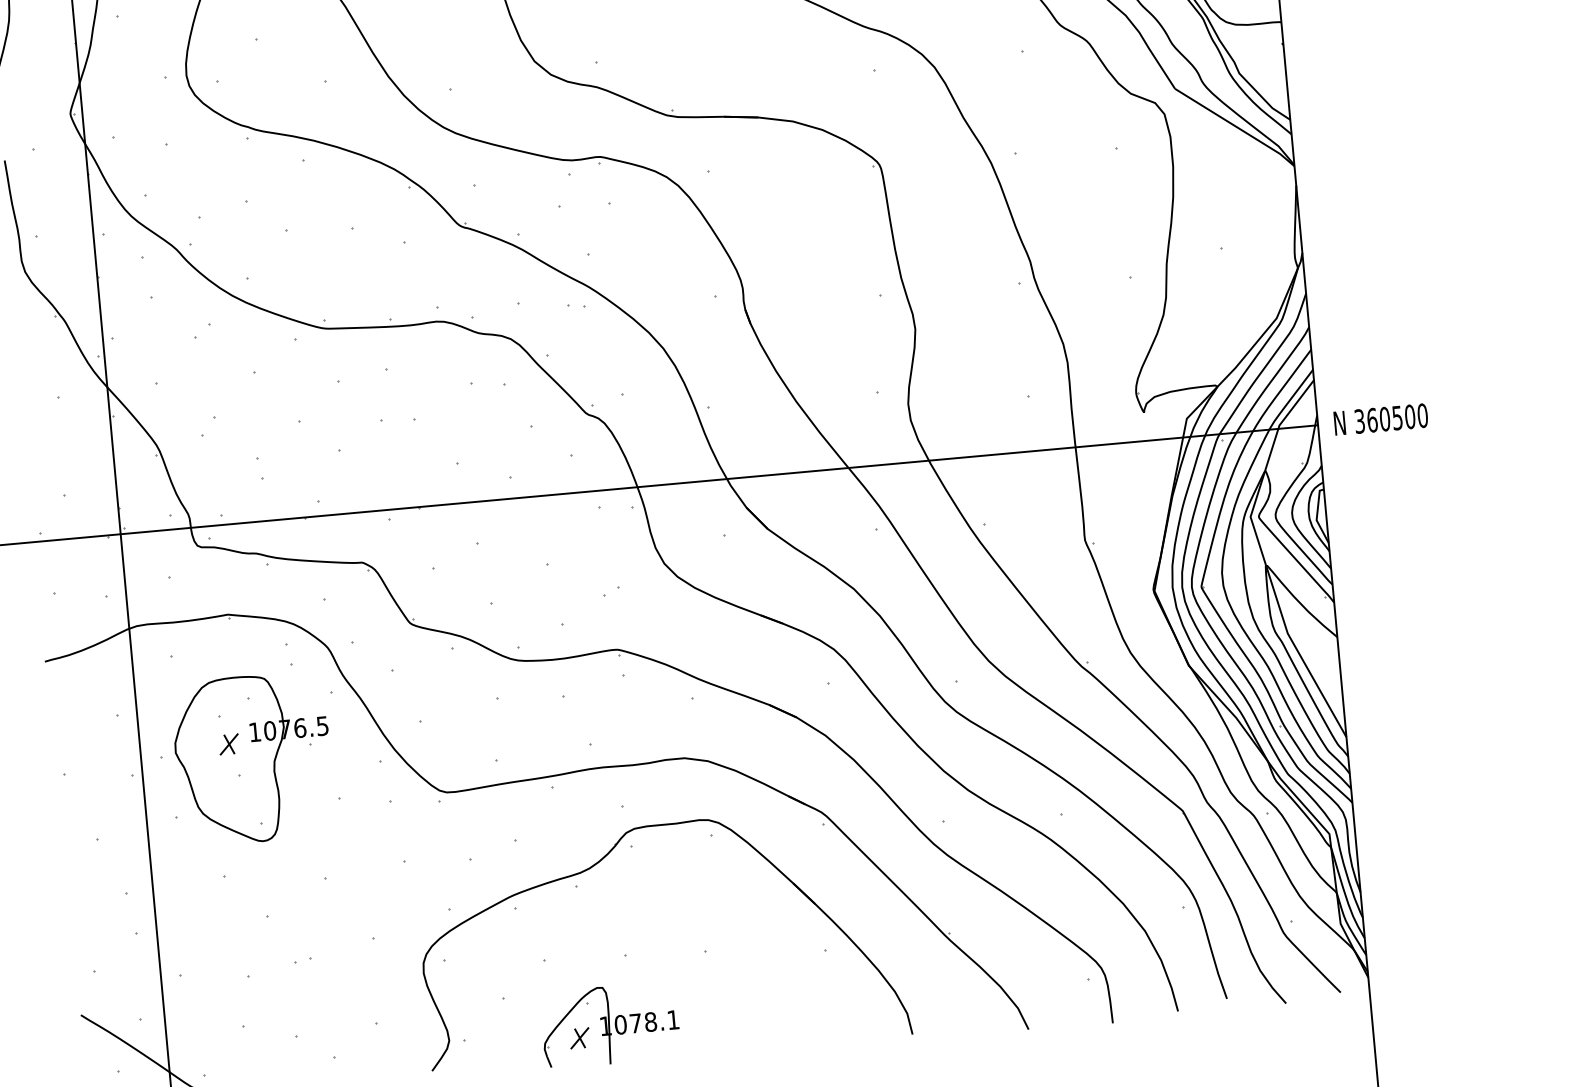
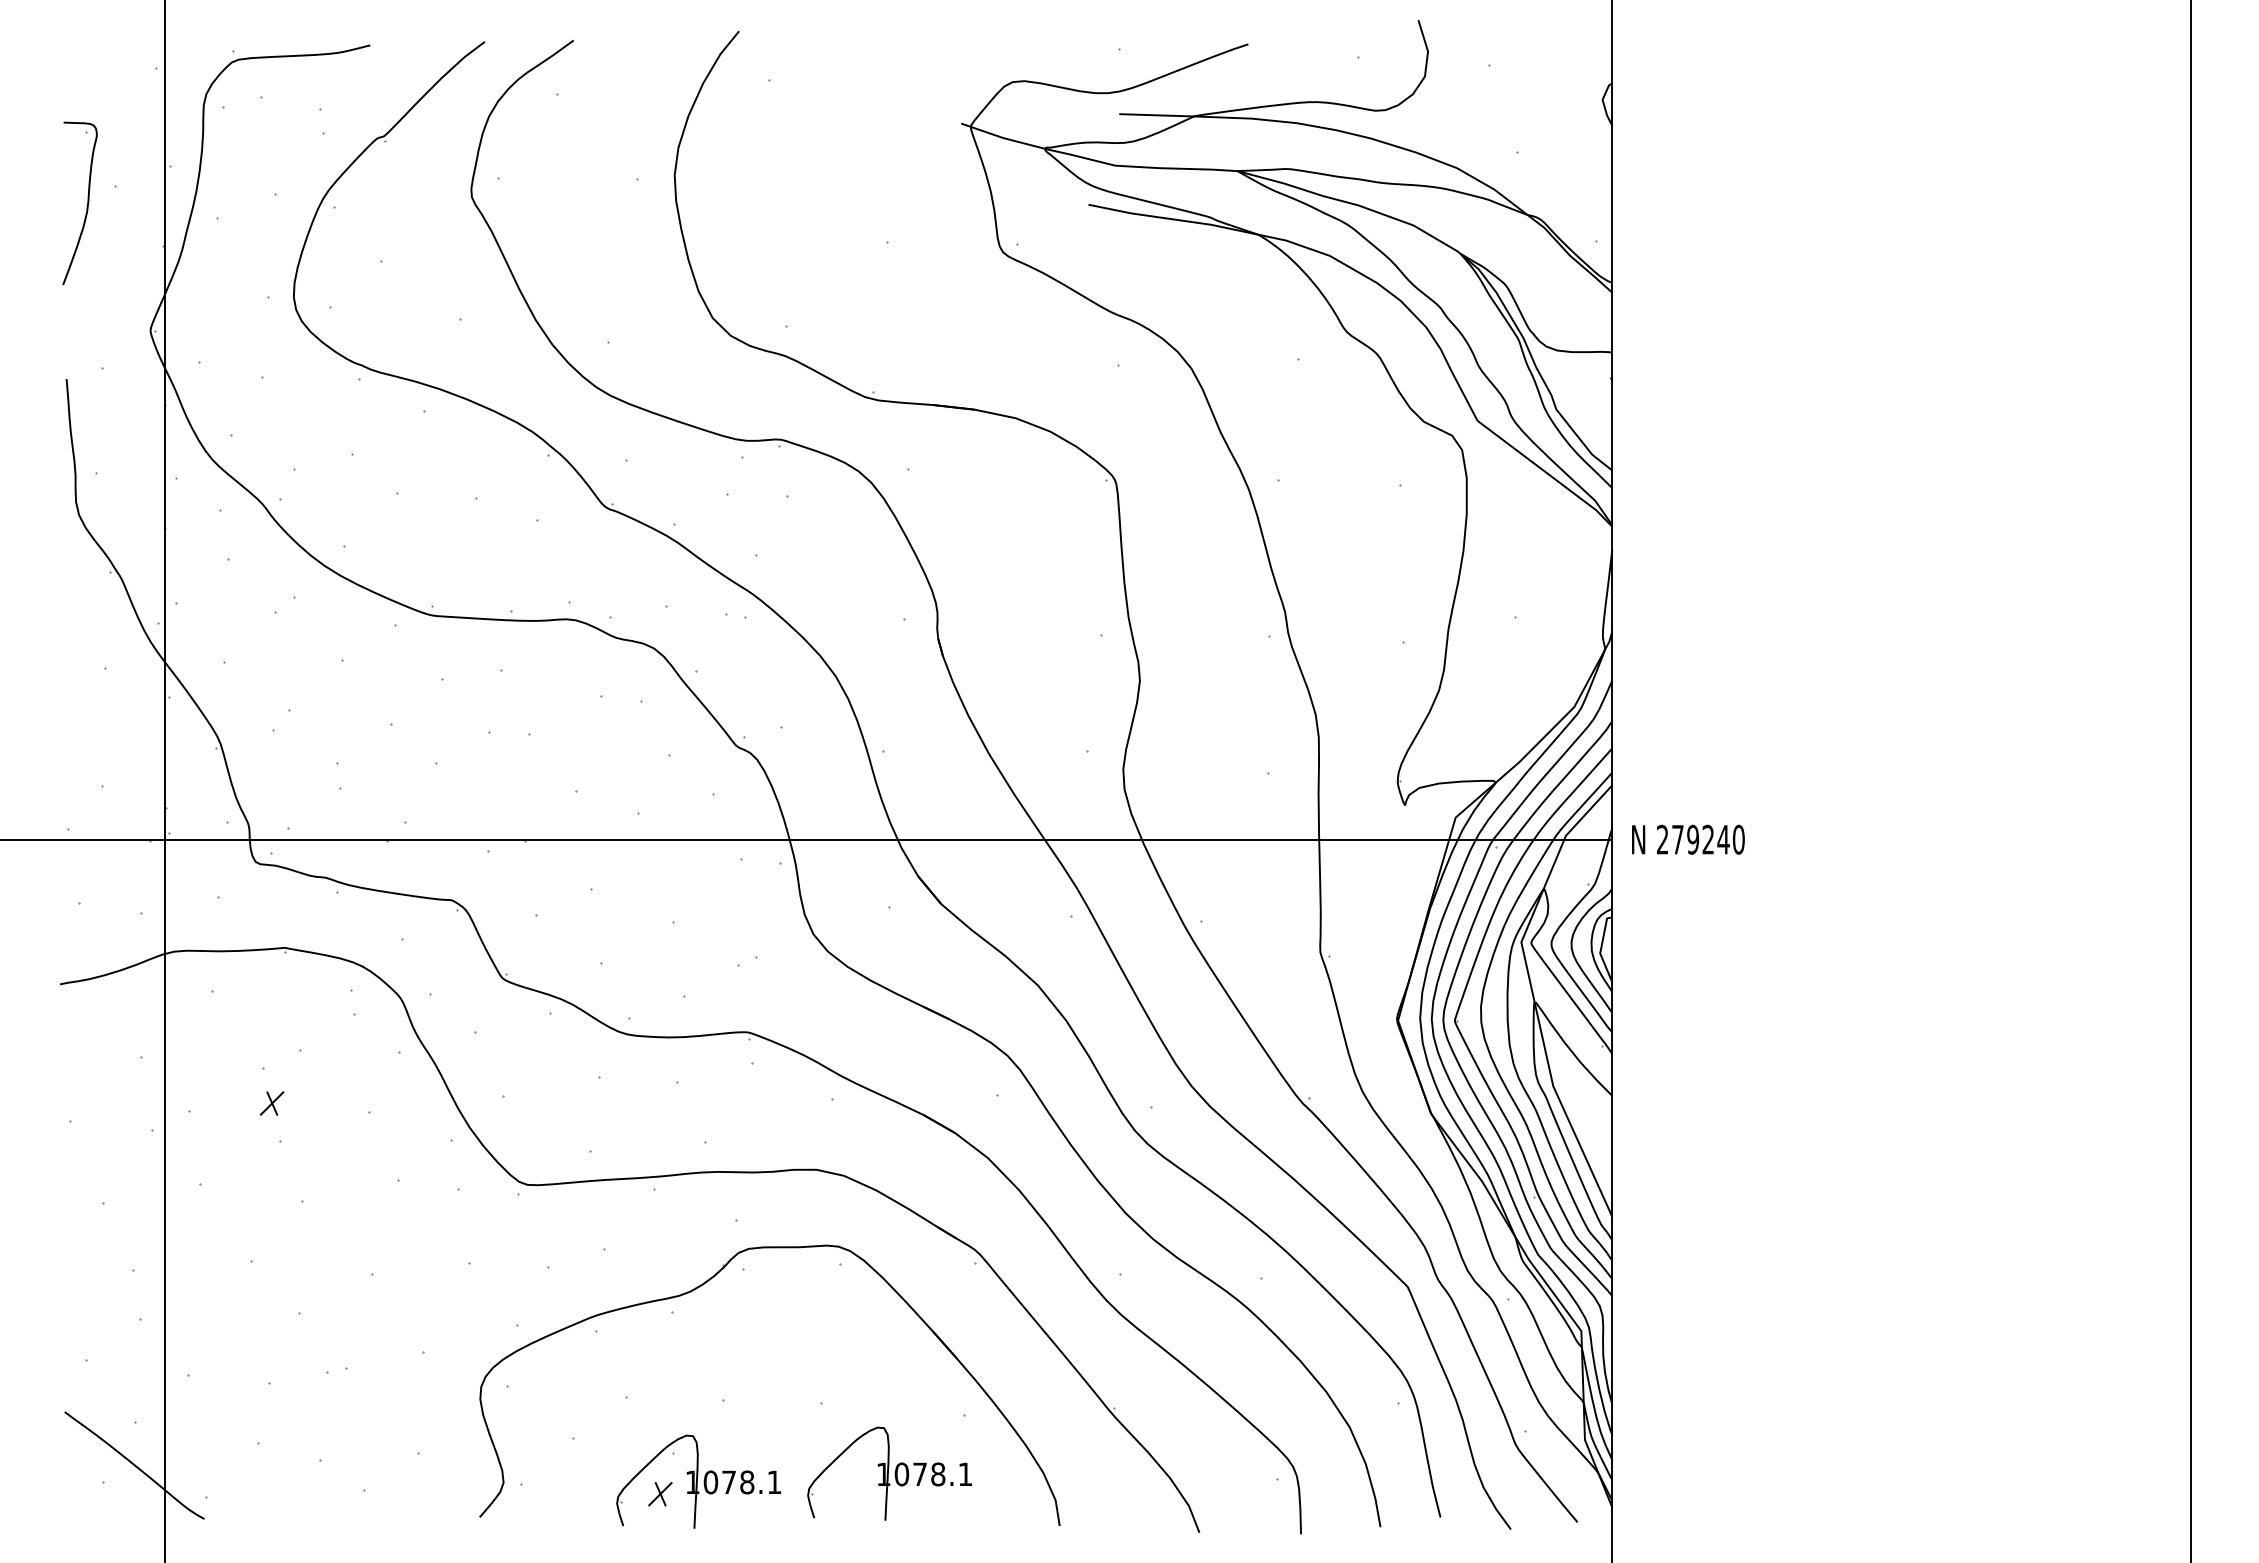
text: (1385, 418) -> (1693, 839), 360500 -> 279240
part: (253, 758) -> (299, 1123), removed
part: (767, 1003) -> (889, 1473), added

